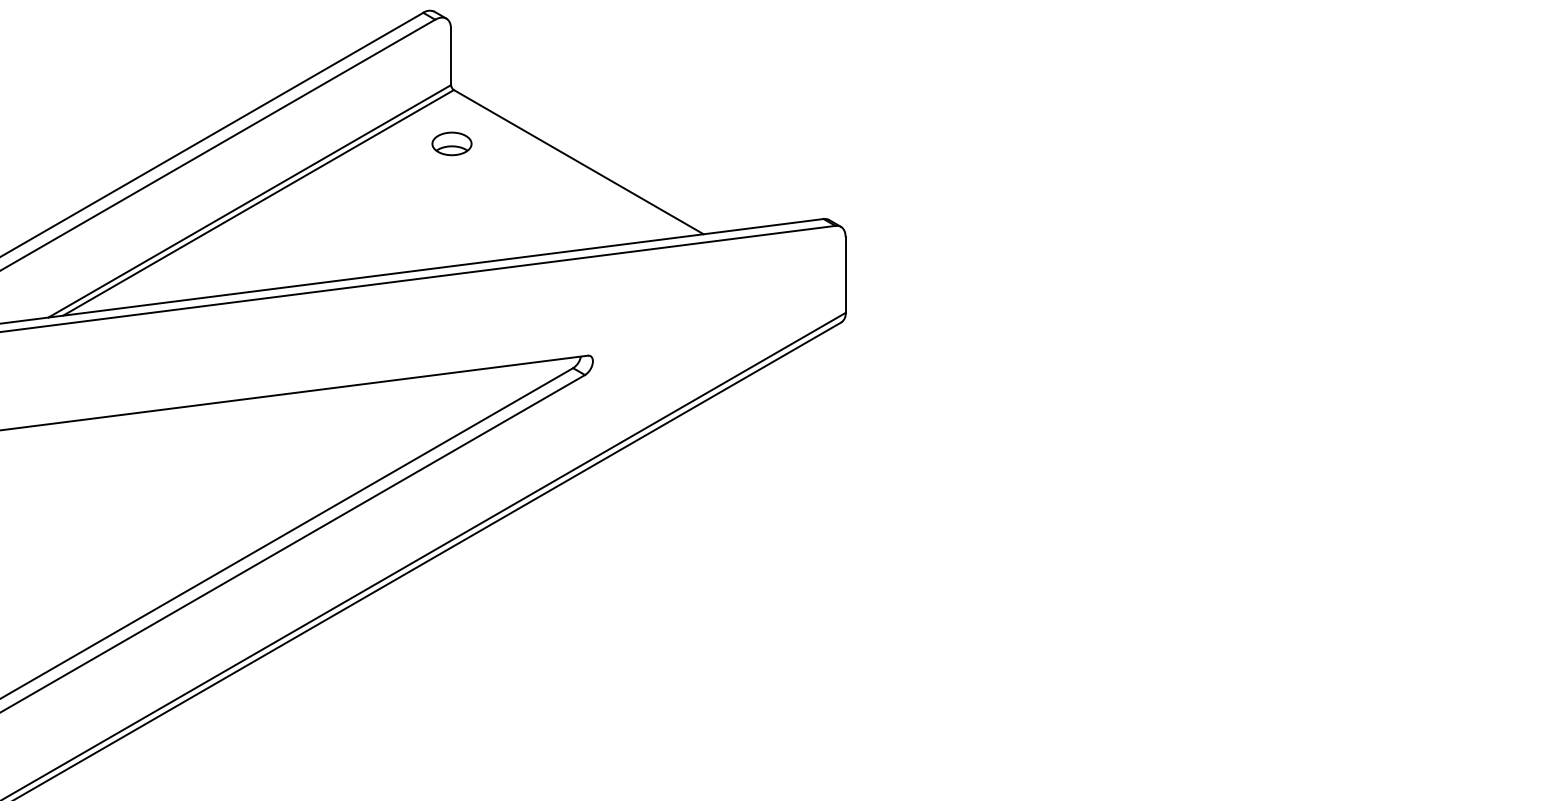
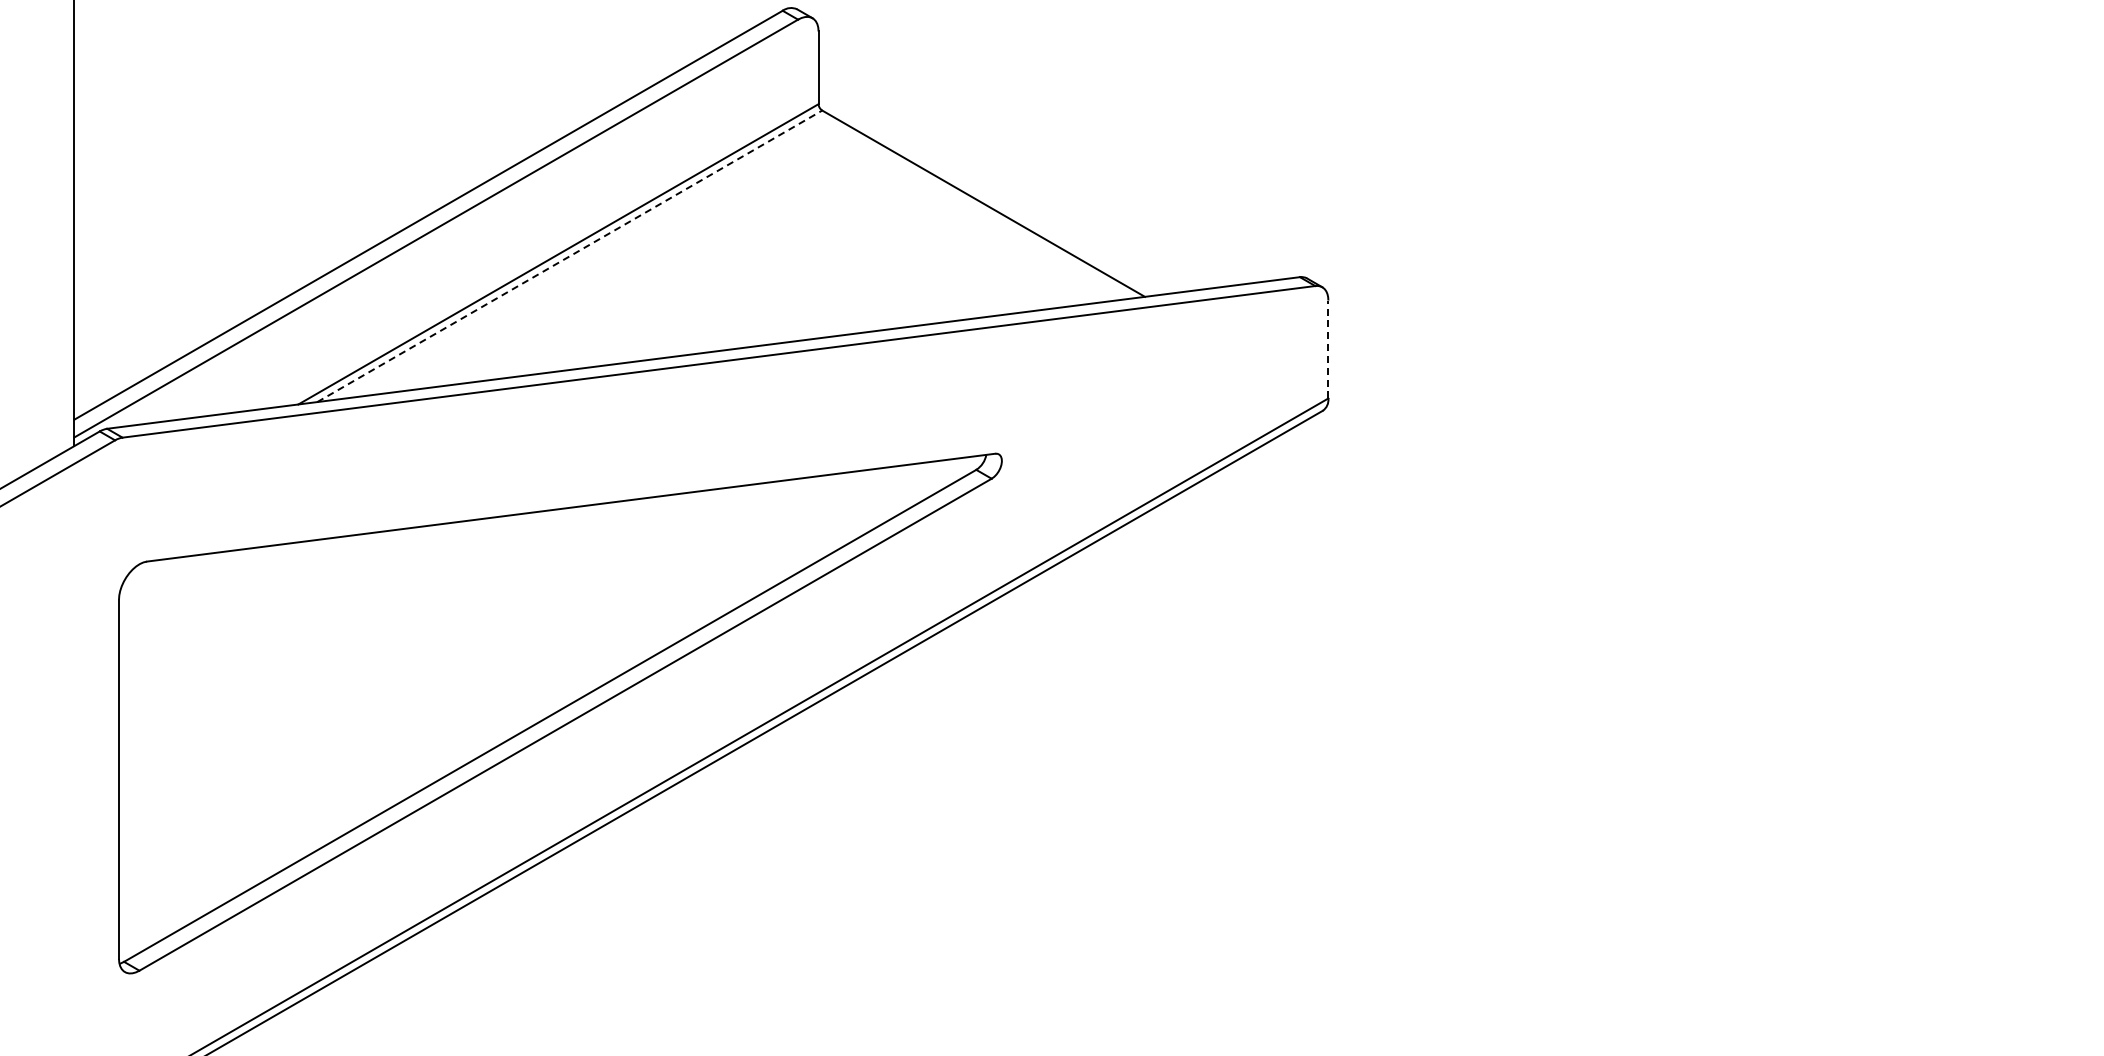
part: (451, 143) -> (819, 179), removed
line: (258, 203) -> (569, 256), solid -> dashed
line: (845, 275) -> (1328, 349), solid -> dashed

